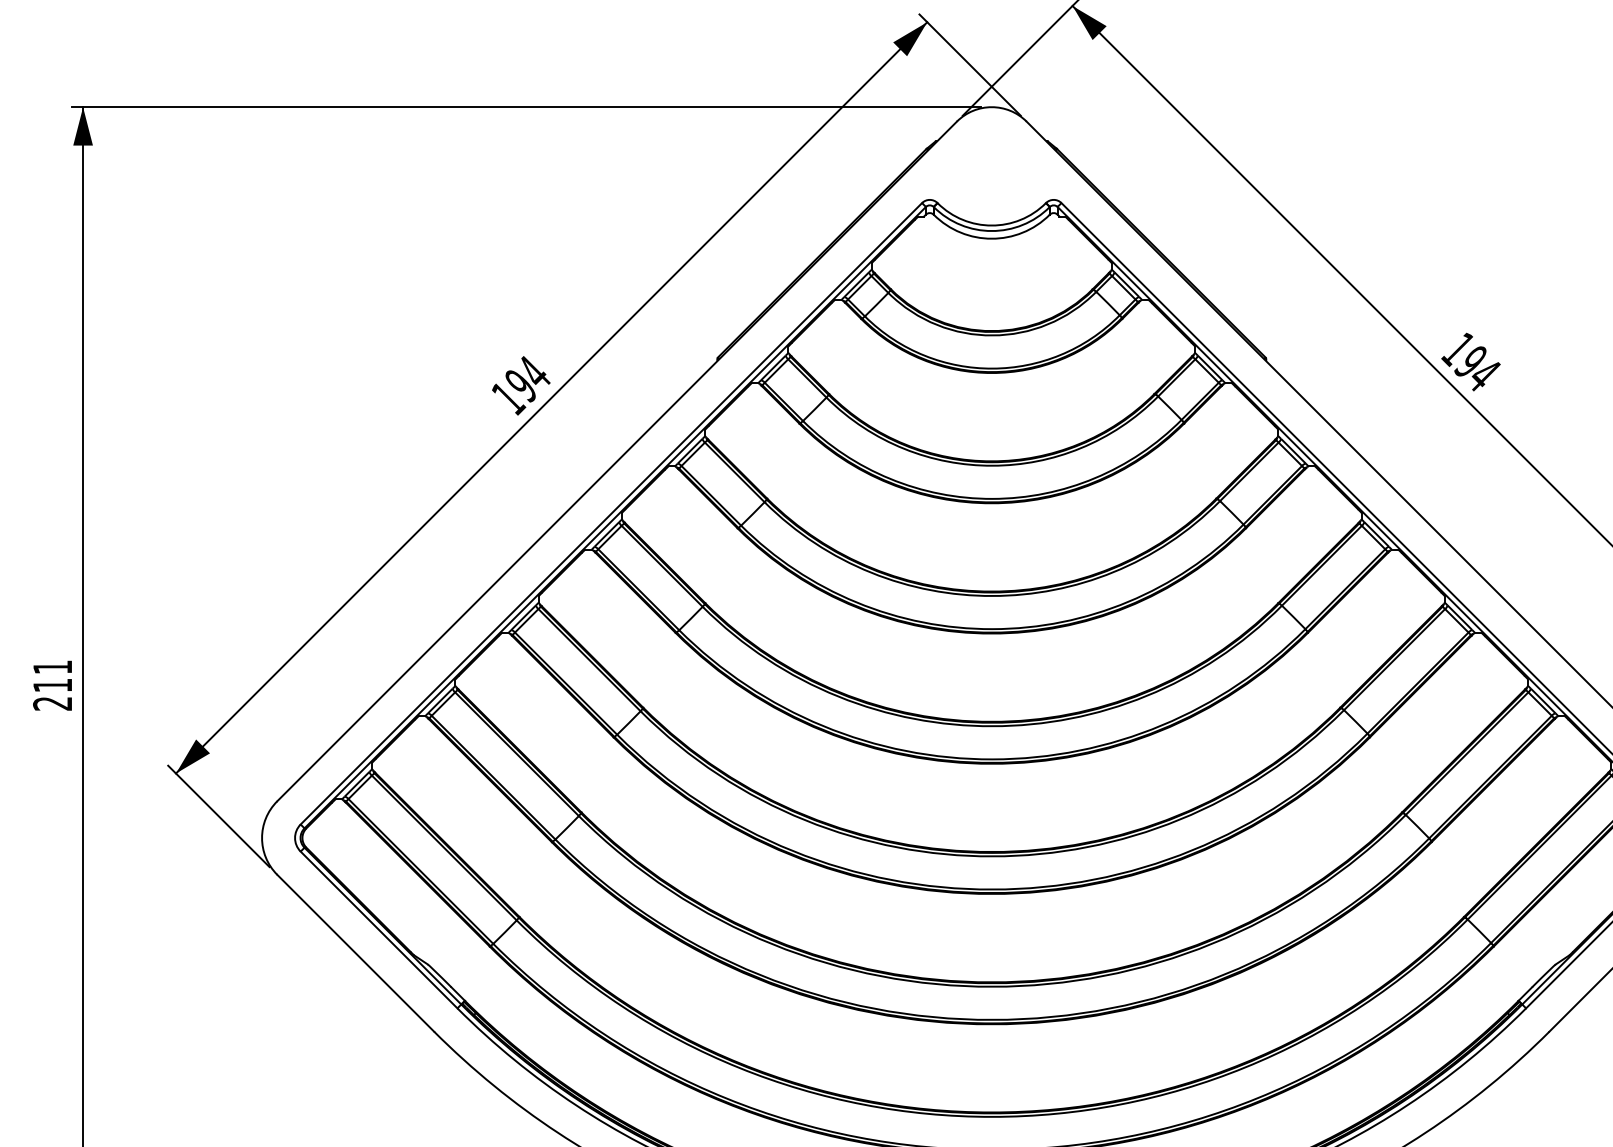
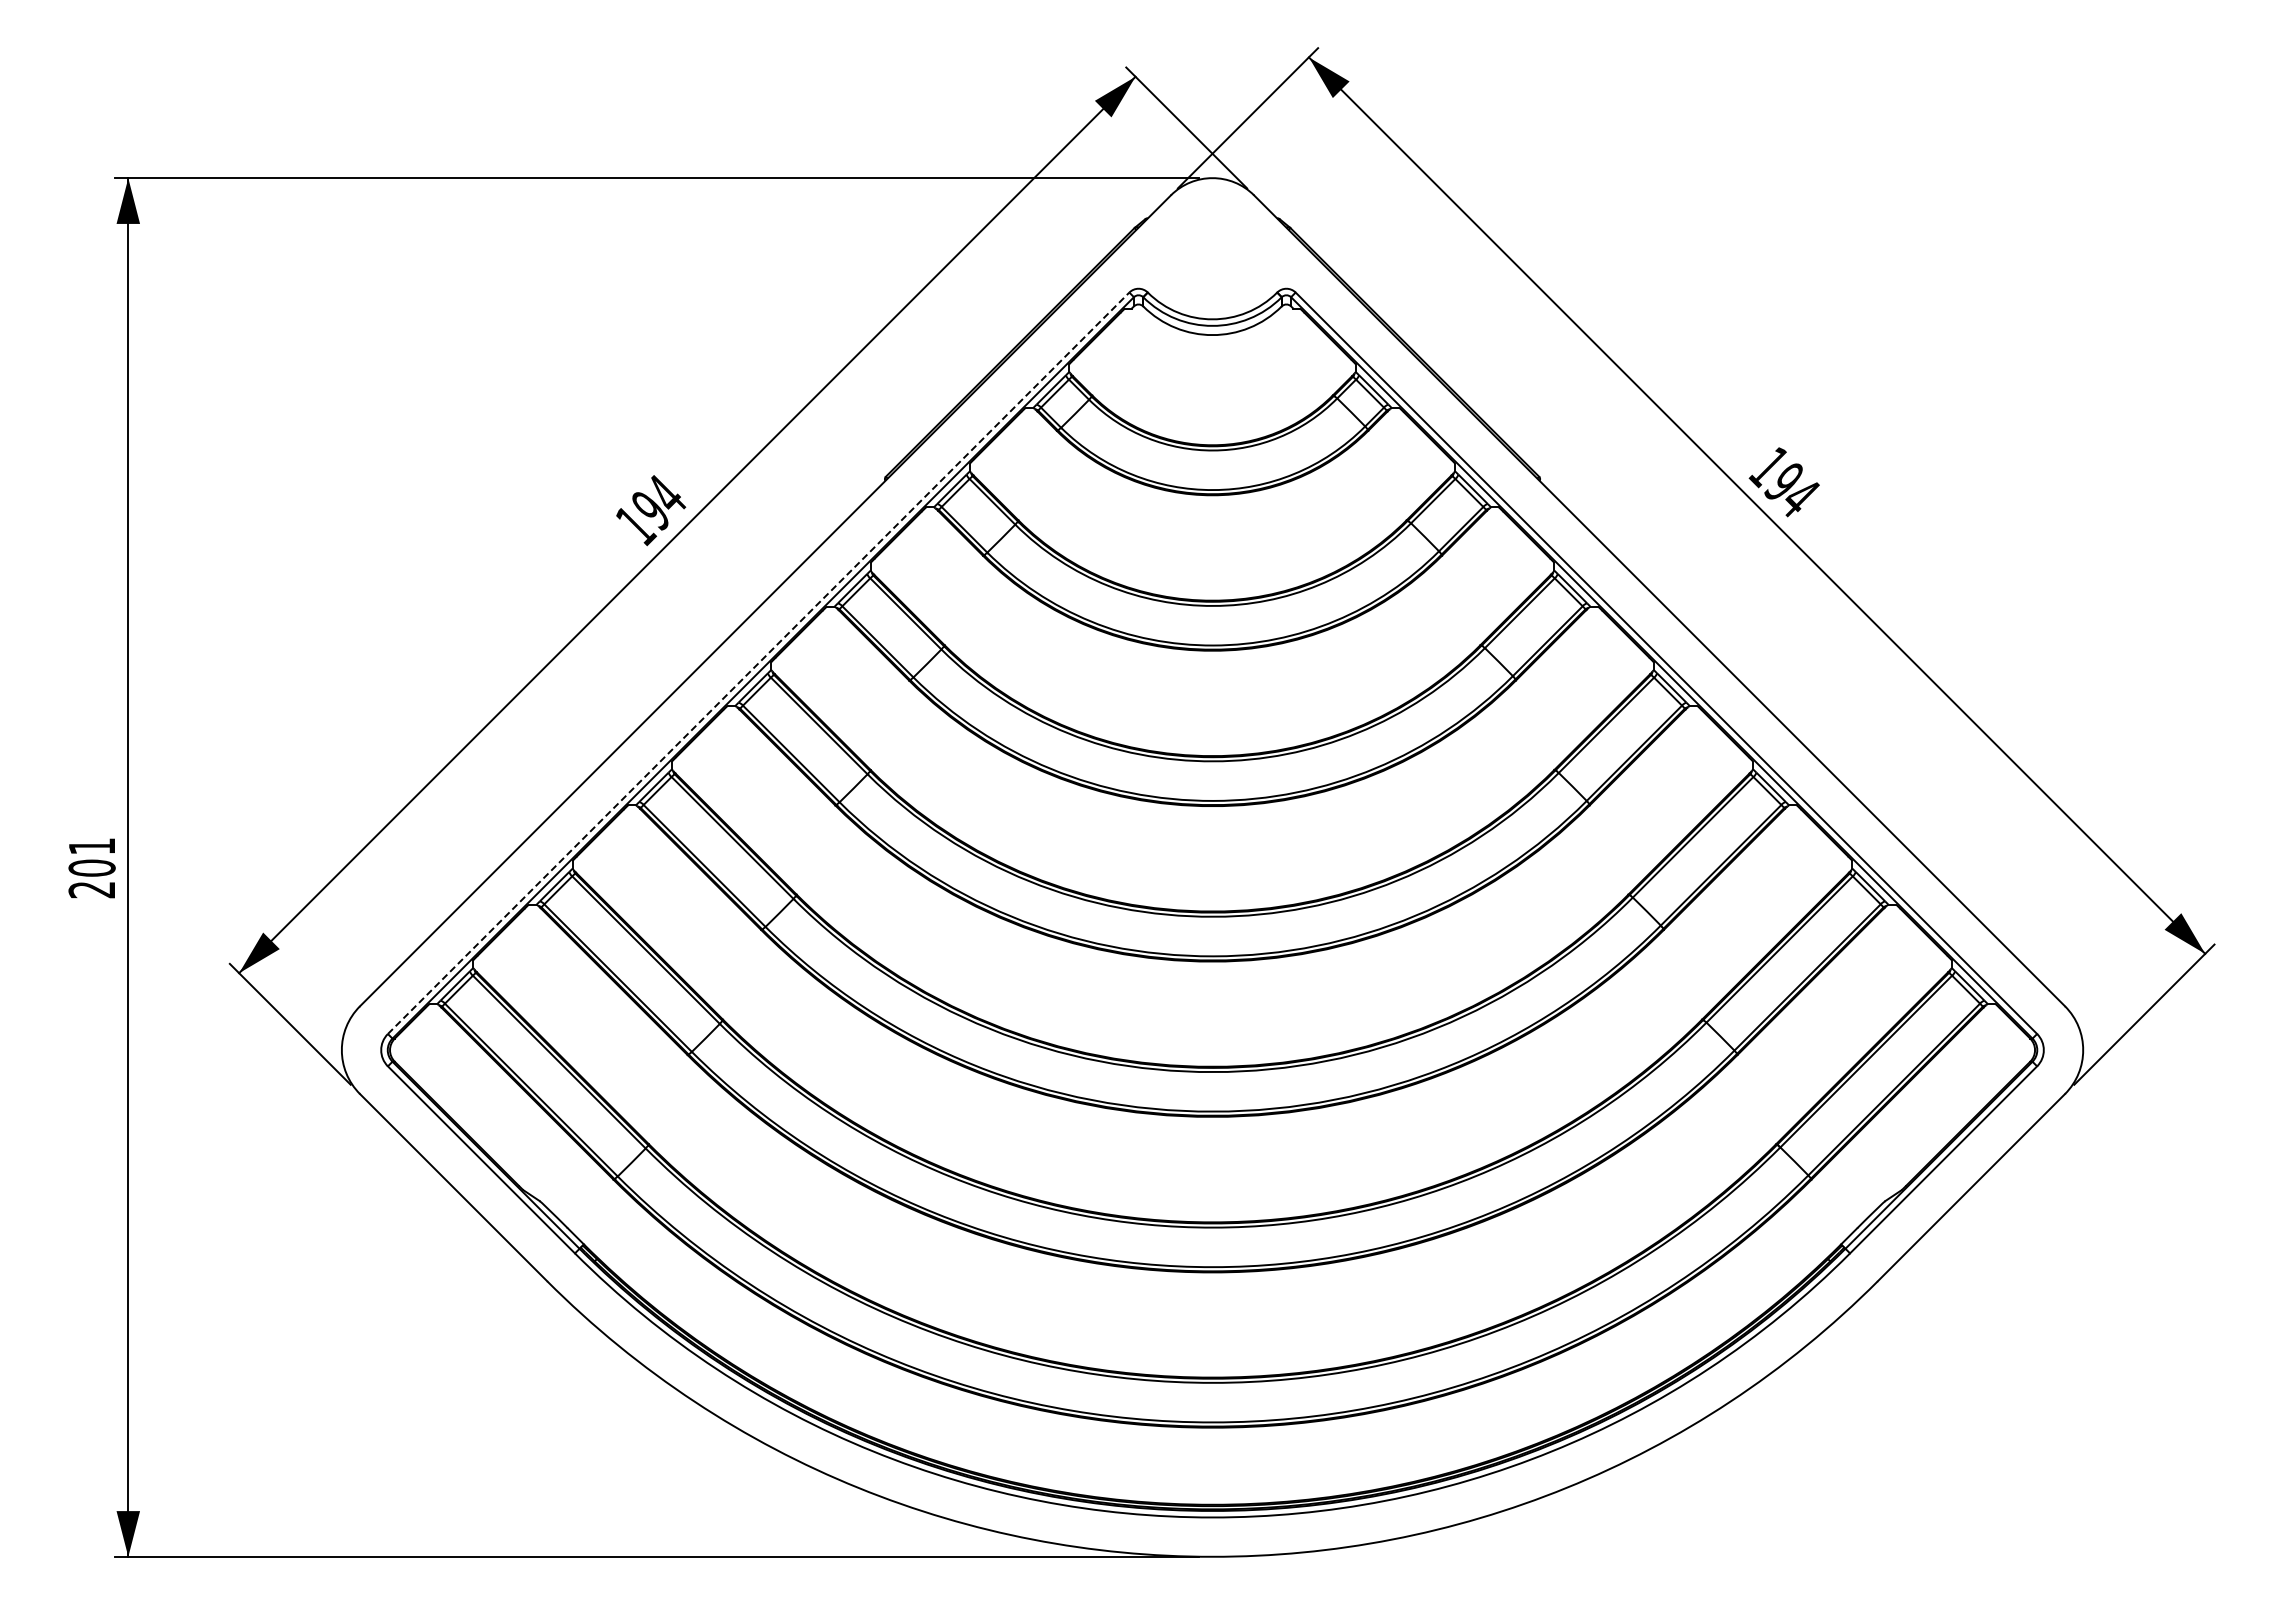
line: (611, 513) -> (758, 662), solid -> dashed
text: (52, 684) -> (91, 867), 211 -> 201

